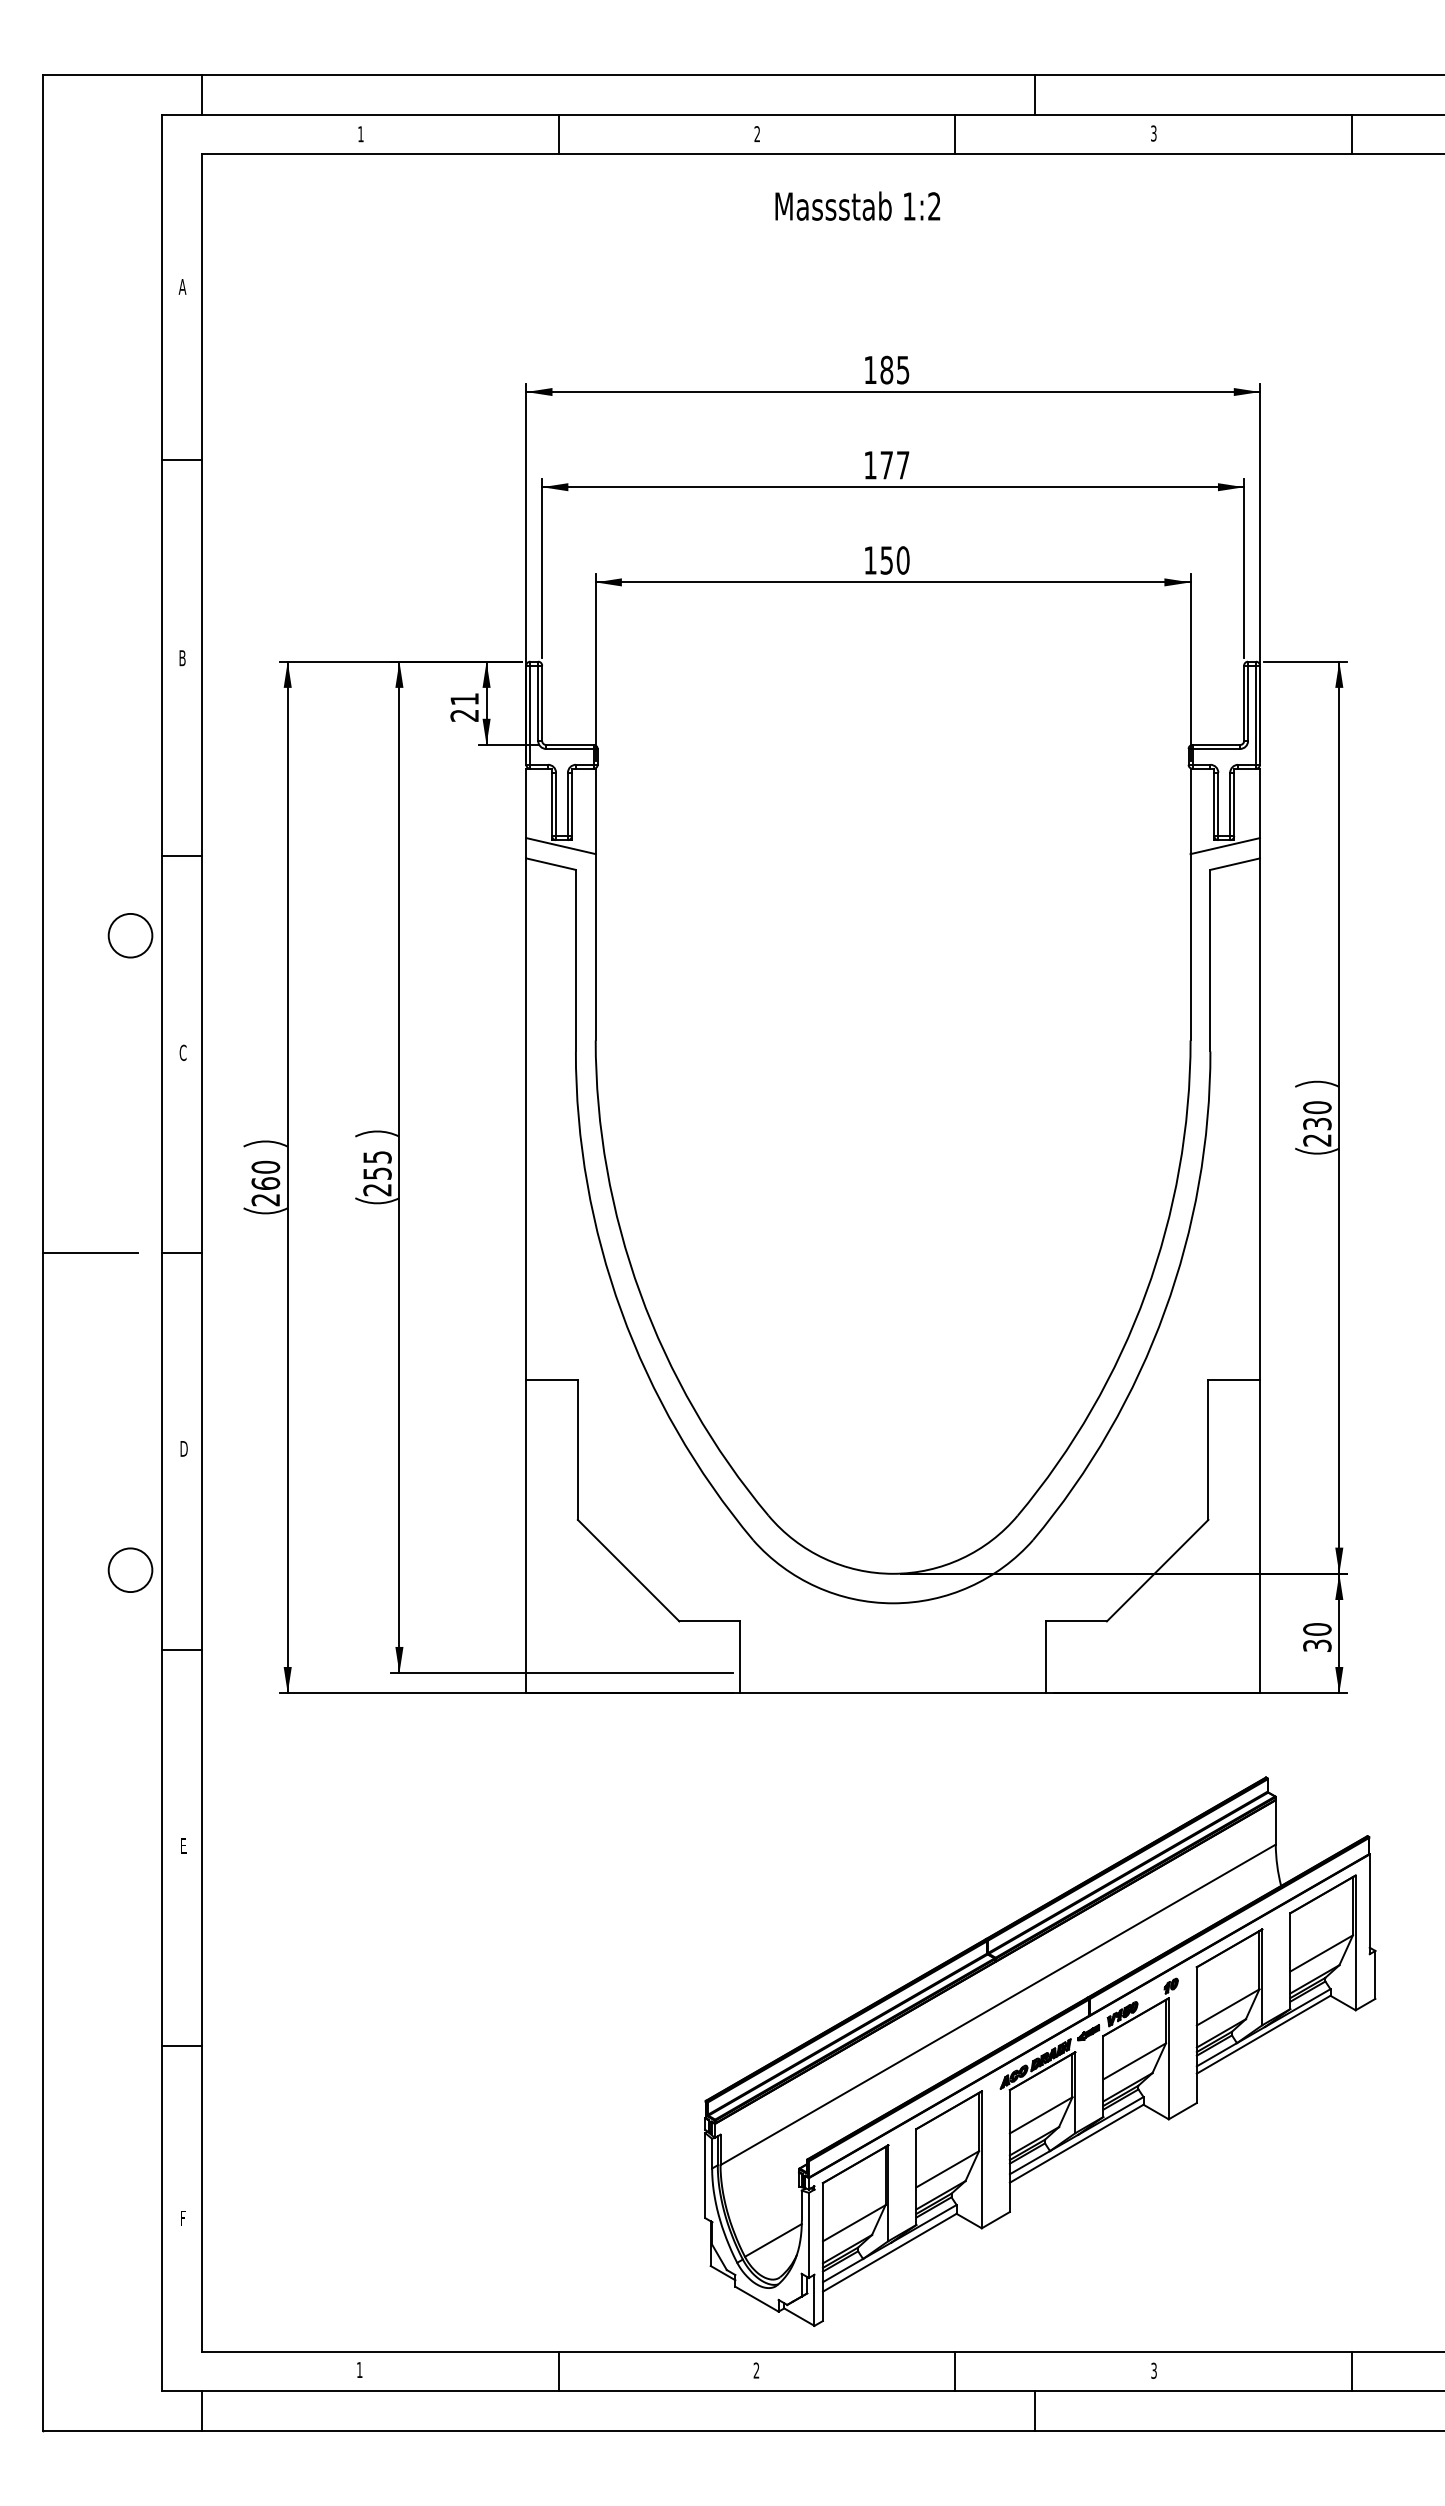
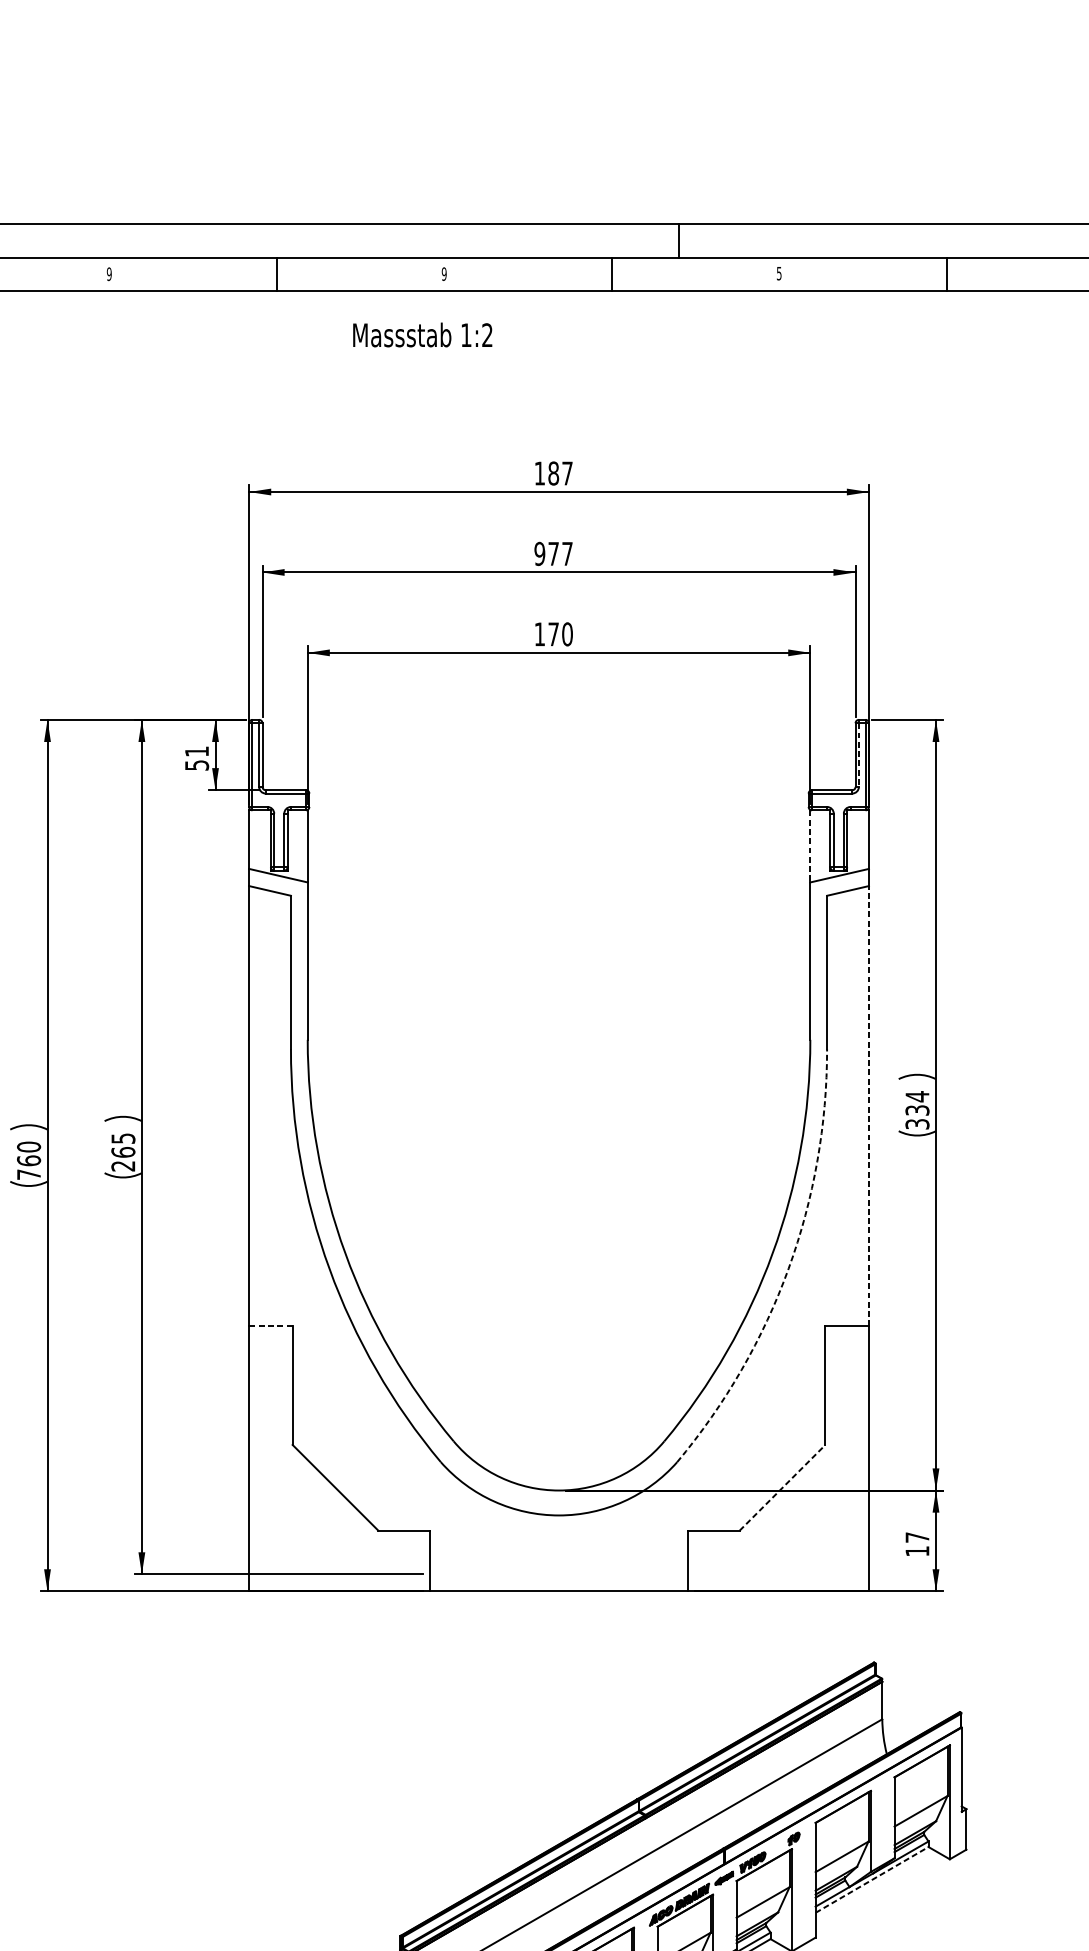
text: (1153, 132) -> (779, 272), 3 -> 5
text: (360, 134) -> (108, 274), 1 -> 9
text: (757, 134) -> (444, 274), 2 -> 9
text: (857, 205) -> (422, 334), moved
text: (903, 370) -> (567, 473), 185 -> 187
text: (870, 465) -> (539, 554), 177 -> 977
text: (886, 560) -> (553, 634), 150 -> 170
line: (1248, 703) -> (859, 755), solid -> dashed
text: (464, 715) -> (196, 765), 21 -> 51
line: (1190, 811) -> (810, 846), solid -> dashed
line: (1259, 1118) -> (868, 1105), solid -> dashed
text: (1317, 1123) -> (917, 1110), 230 -> 334
text: (377, 1173) -> (123, 1152), 255 -> 265
text: (265, 1200) -> (28, 1175), 260 -> 760
arc: (1164, 1311) -> (788, 1268), solid -> dashed
line: (552, 1379) -> (271, 1326), solid -> dashed
line: (1157, 1570) -> (782, 1487), solid -> dashed
text: (1317, 1637) -> (917, 1544), 30 -> 17
line: (1264, 2034) -> (872, 1879), solid -> dashed

